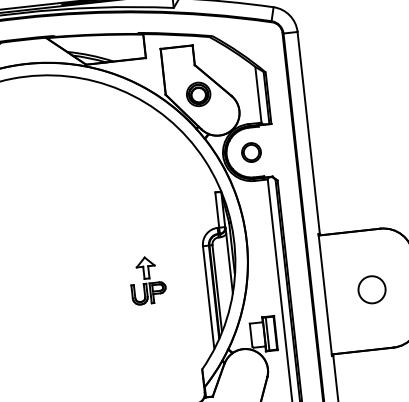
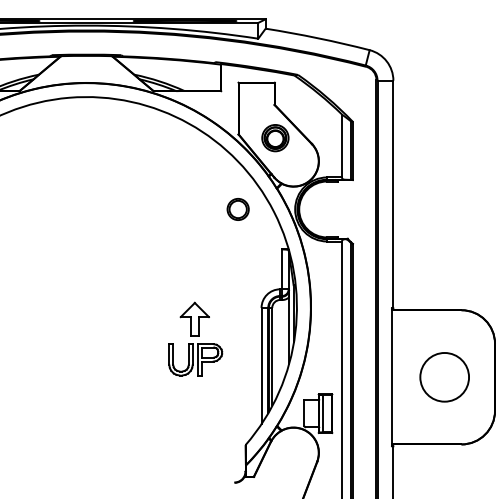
part: (250, 152) -> (237, 209), moved
part: (147, 280) -> (195, 339), size x1.4
circle: (371, 289) -> (444, 377), size x1.6

